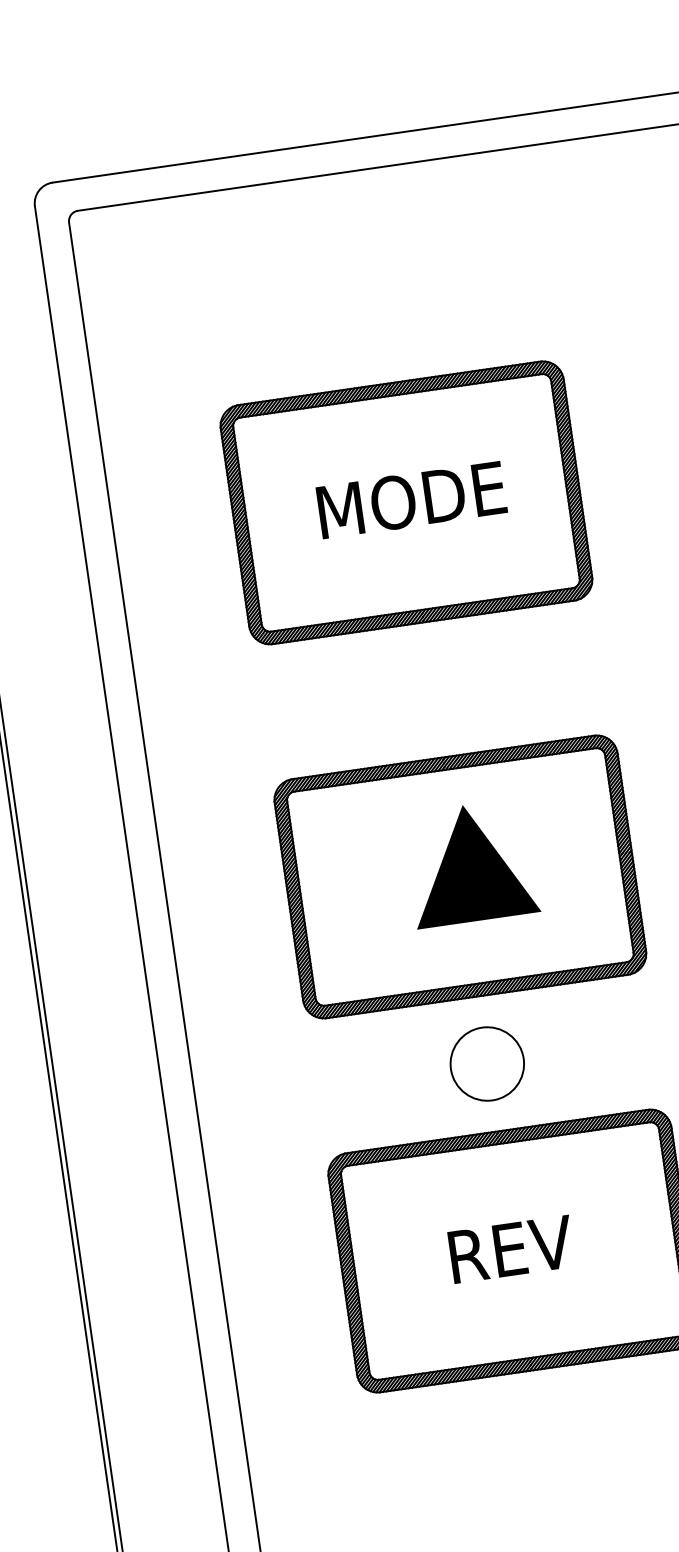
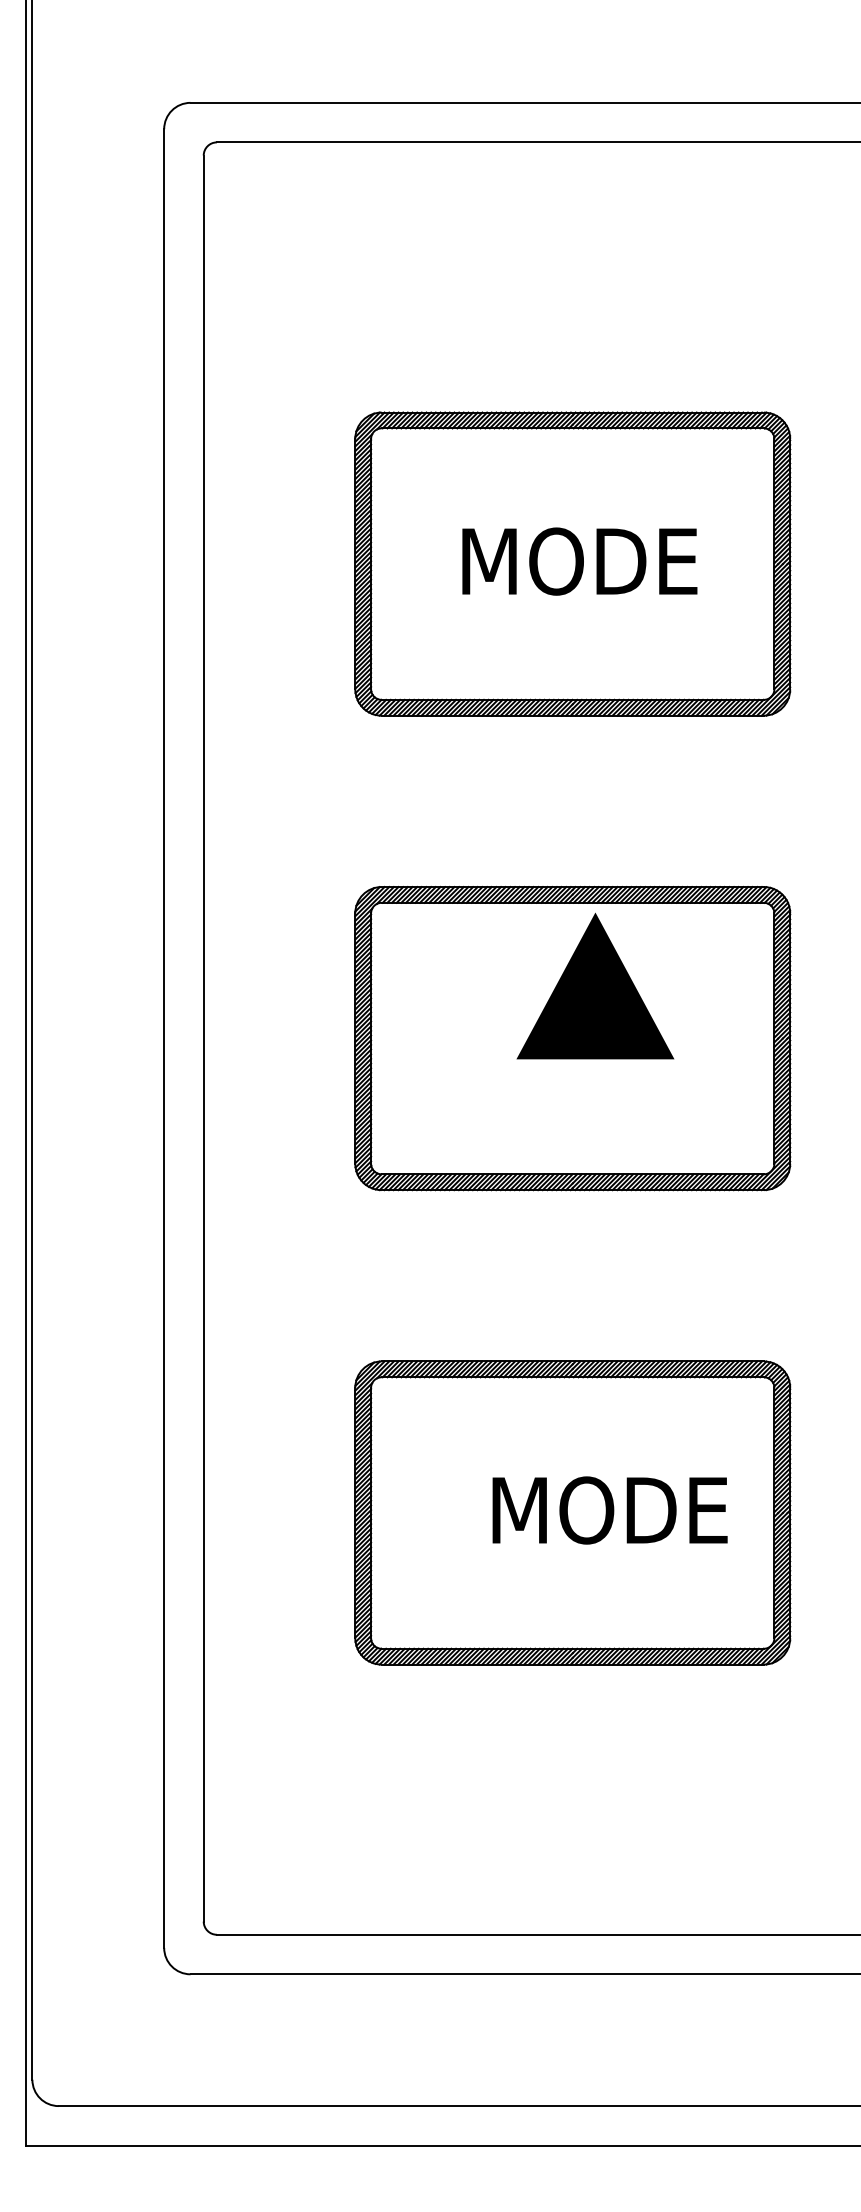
line: (470, 862) -> (595, 985), moved
circle: (487, 1063) -> (572, 1275), removed
text: (546, 1244) -> (613, 1510), REV -> MODE

